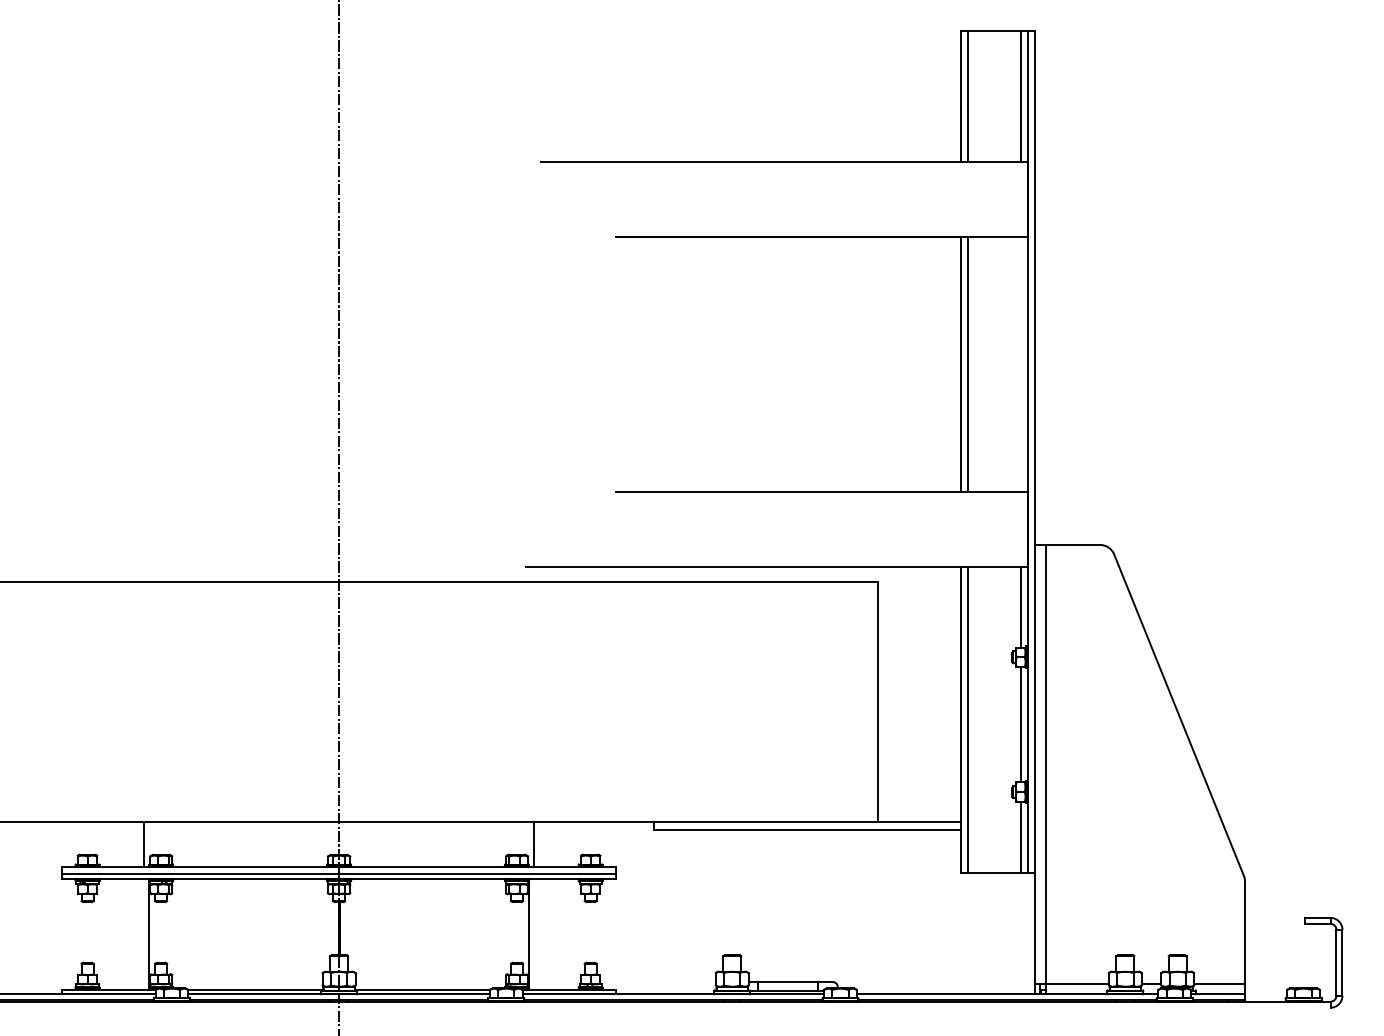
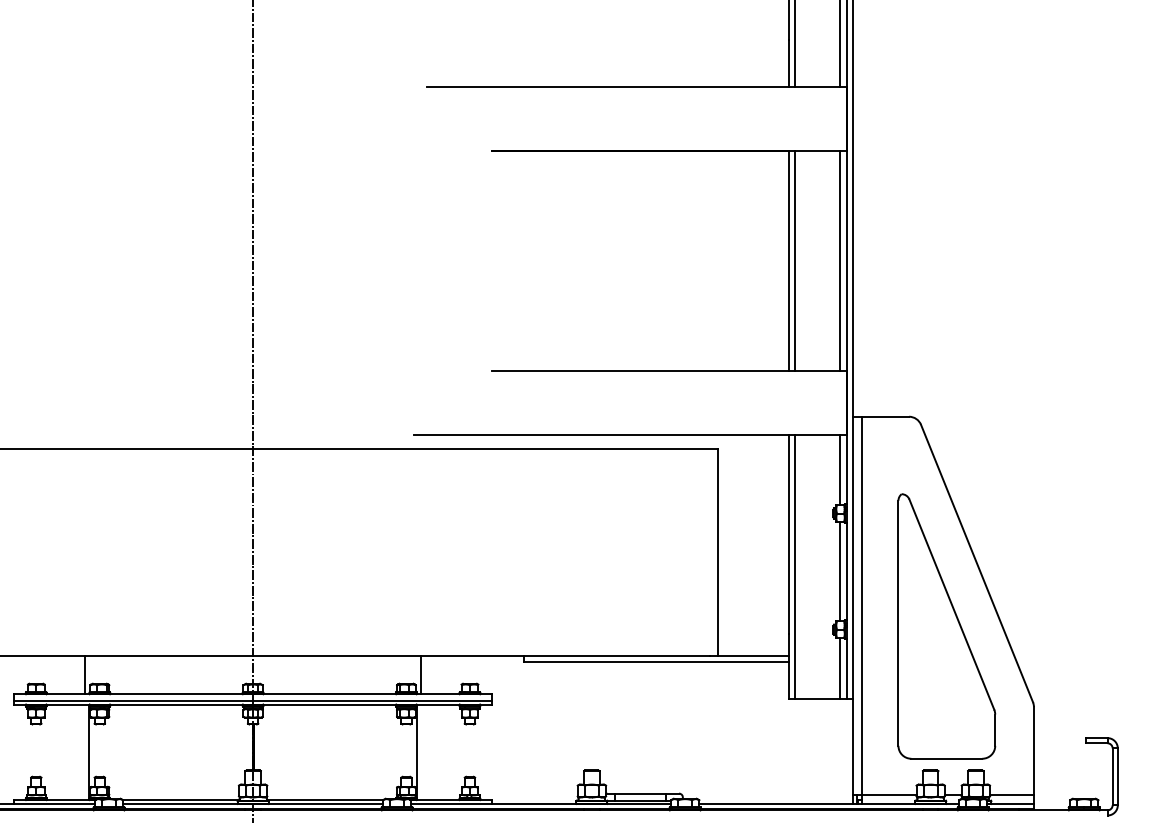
line: (1020, 364) -> (840, 261), added
part: (1144, 788) -> (947, 626), added

